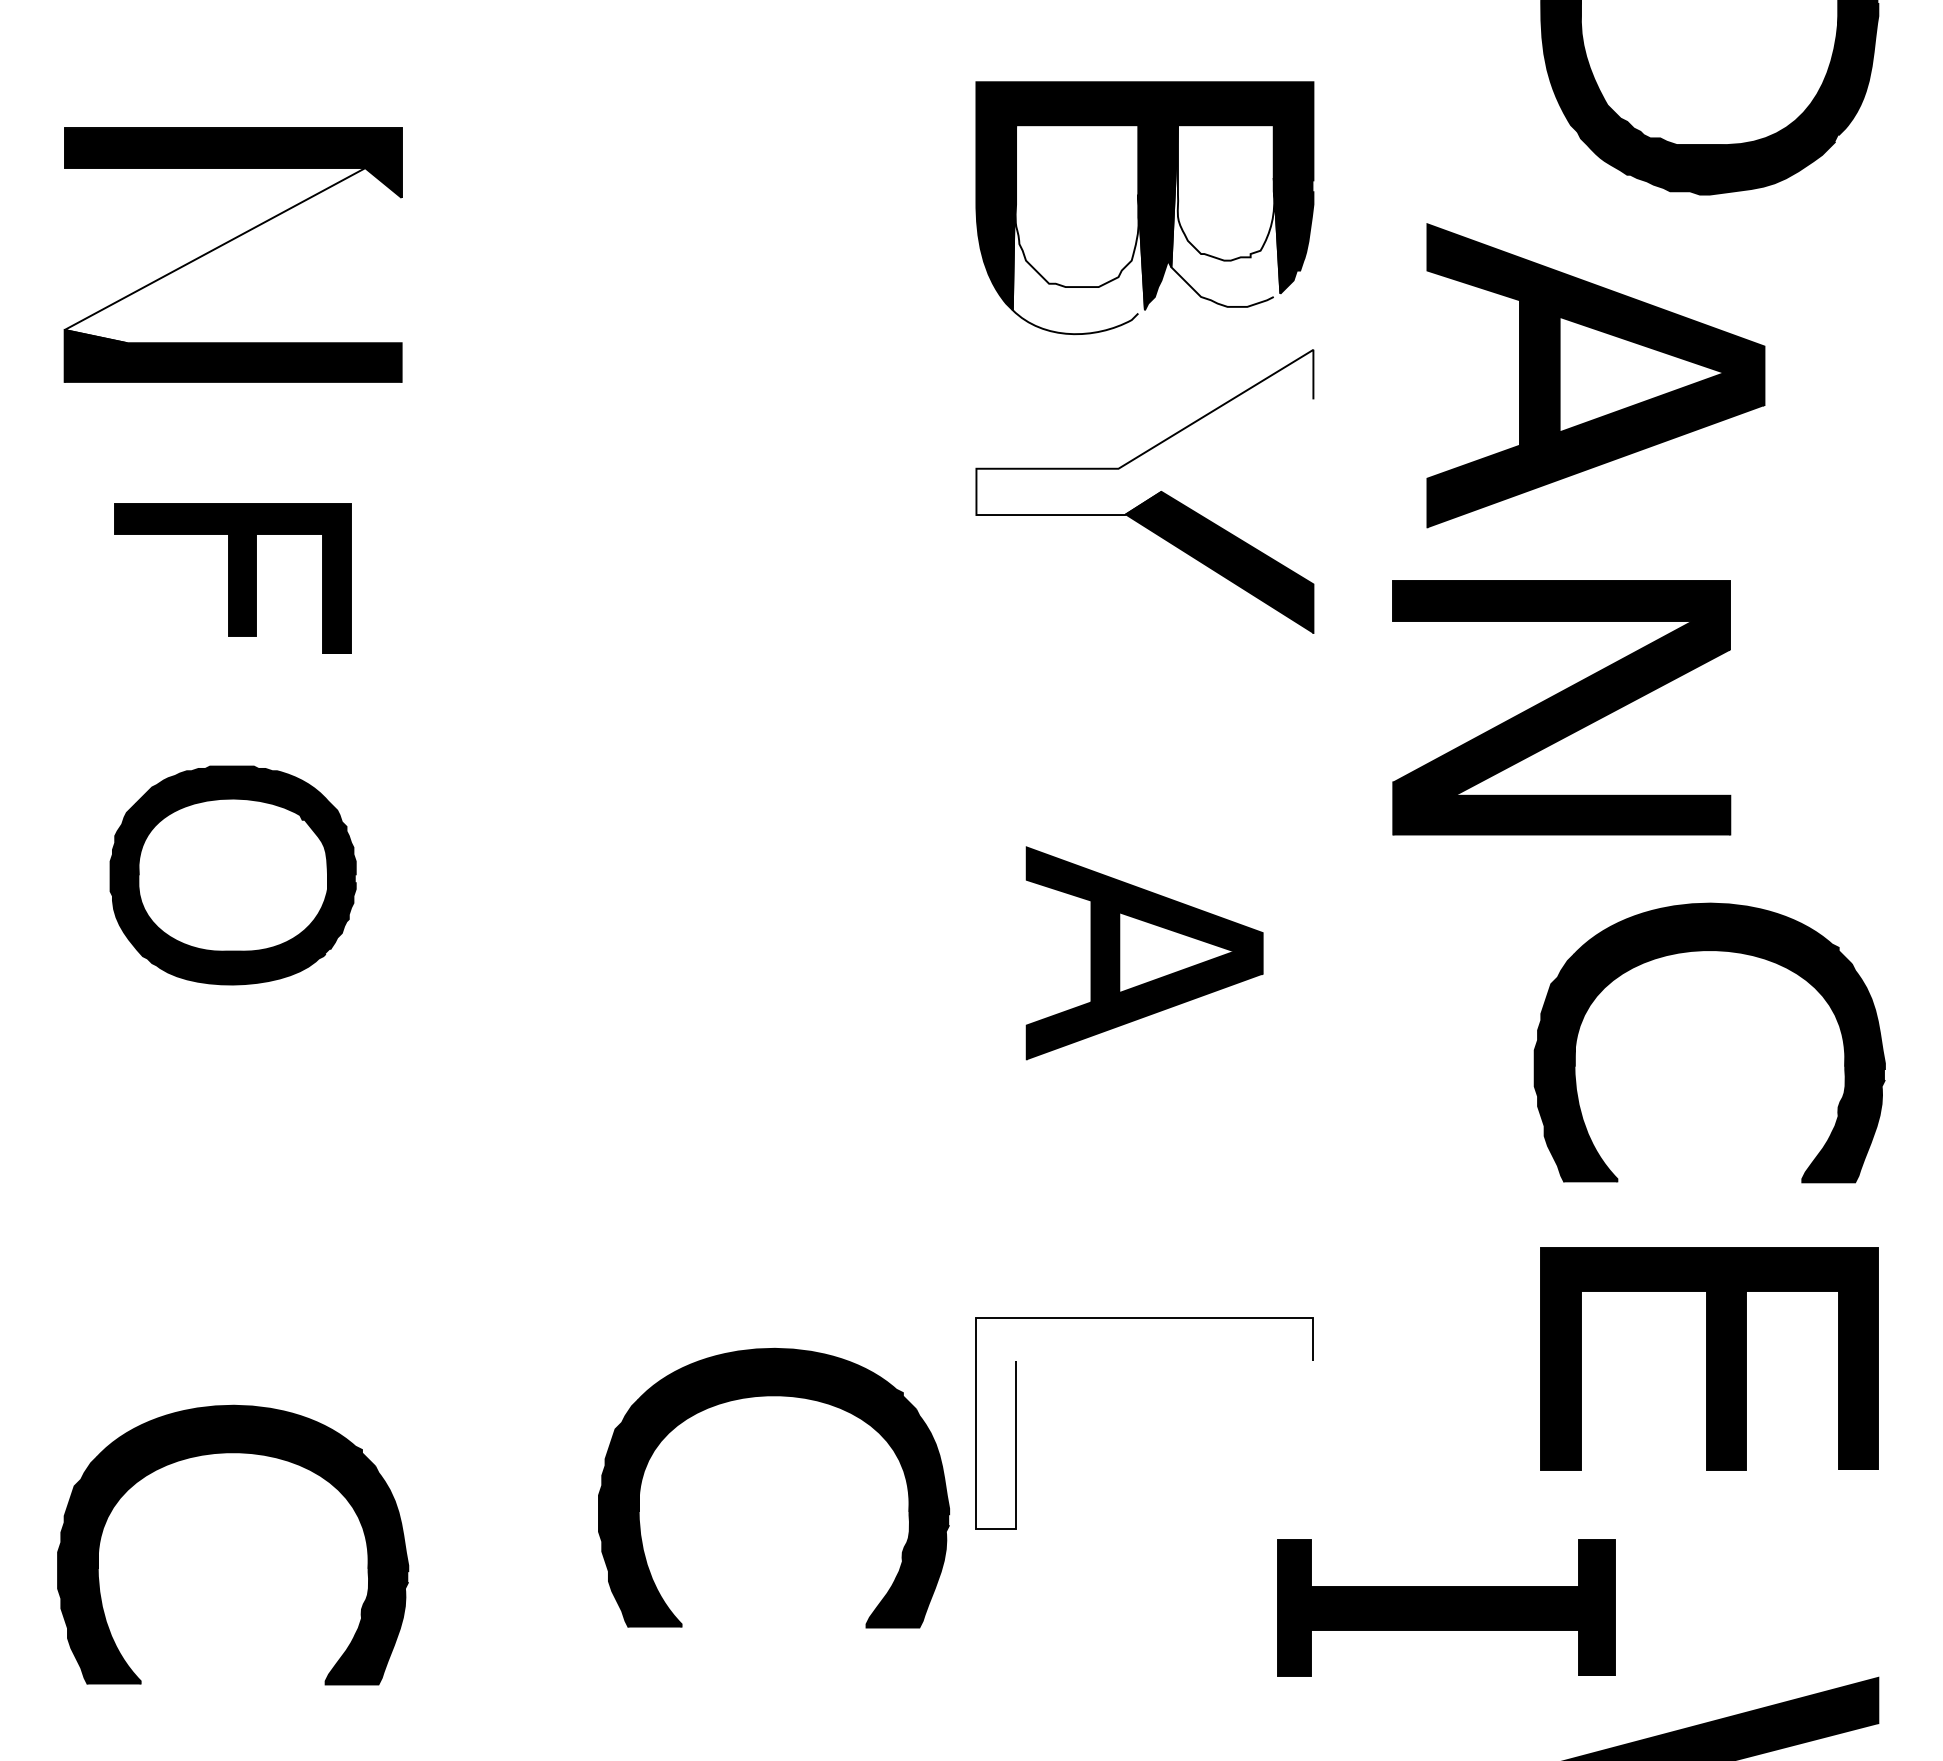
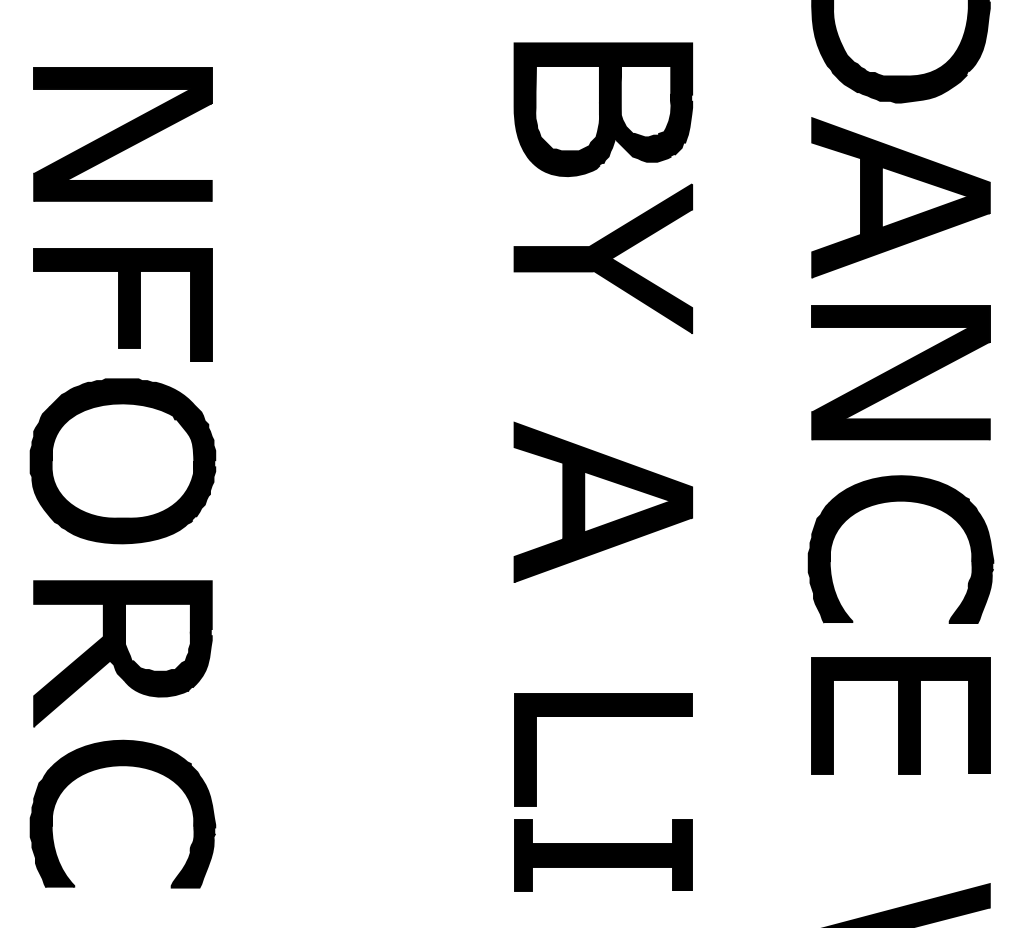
fill: (1224, 215) -> (645, 113), added
fill: (1078, 230) -> (568, 121), added
fill: (232, 255) -> (122, 134), added
part: (1594, 374) -> (900, 197), moved
fill: (1145, 431) -> (603, 227), added
part: (232, 577) -> (122, 304), size x1.43
part: (1560, 706) -> (900, 372), moved
part: (232, 875) -> (122, 461), size x1.43
part: (1143, 951) -> (602, 501), size x1.43
part: (232, 1240) -> (122, 653), added
part: (773, 1397) -> (407, 736), removed
fill: (1145, 1422) -> (603, 749), added
part: (1446, 1608) -> (603, 855), moved

